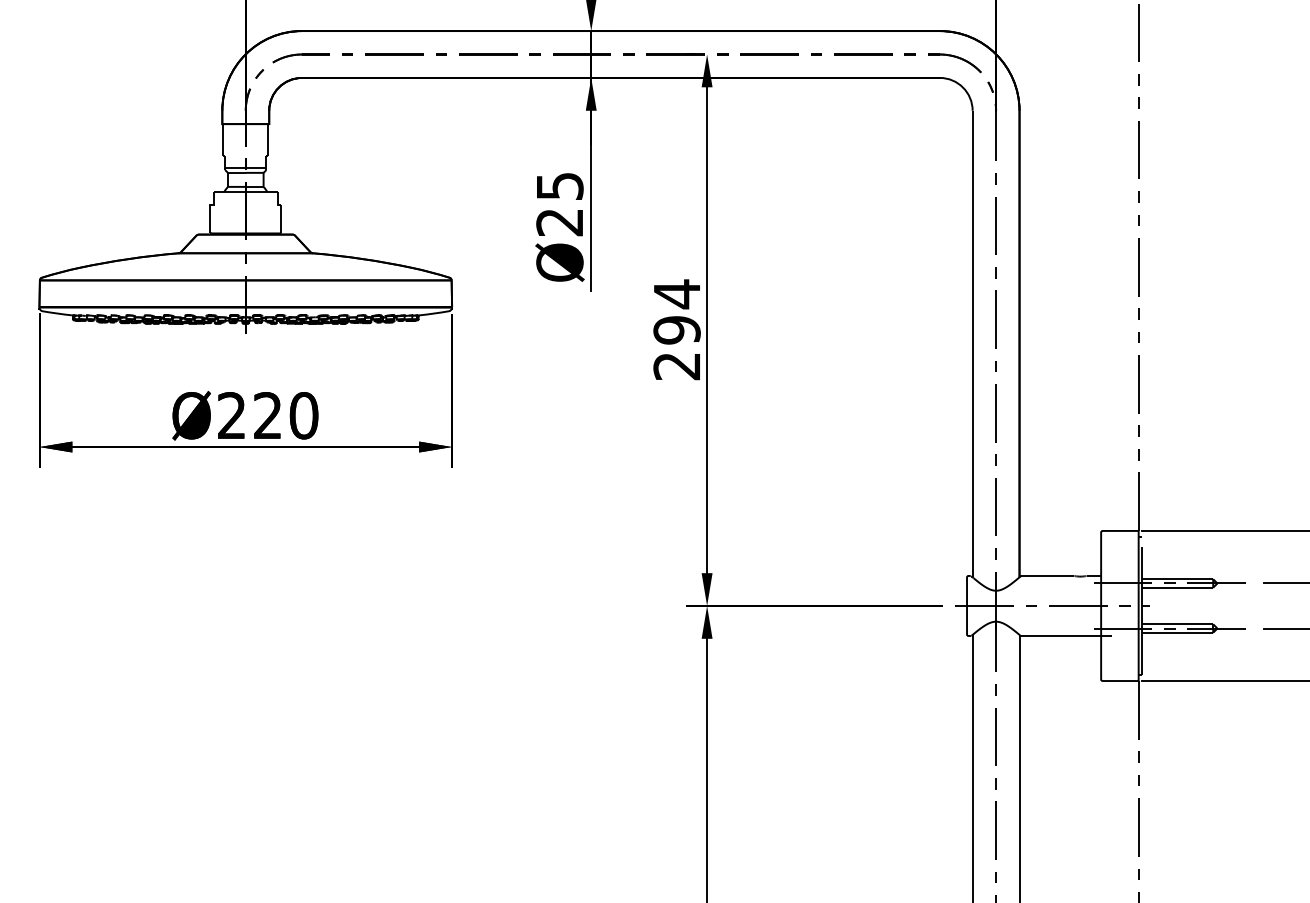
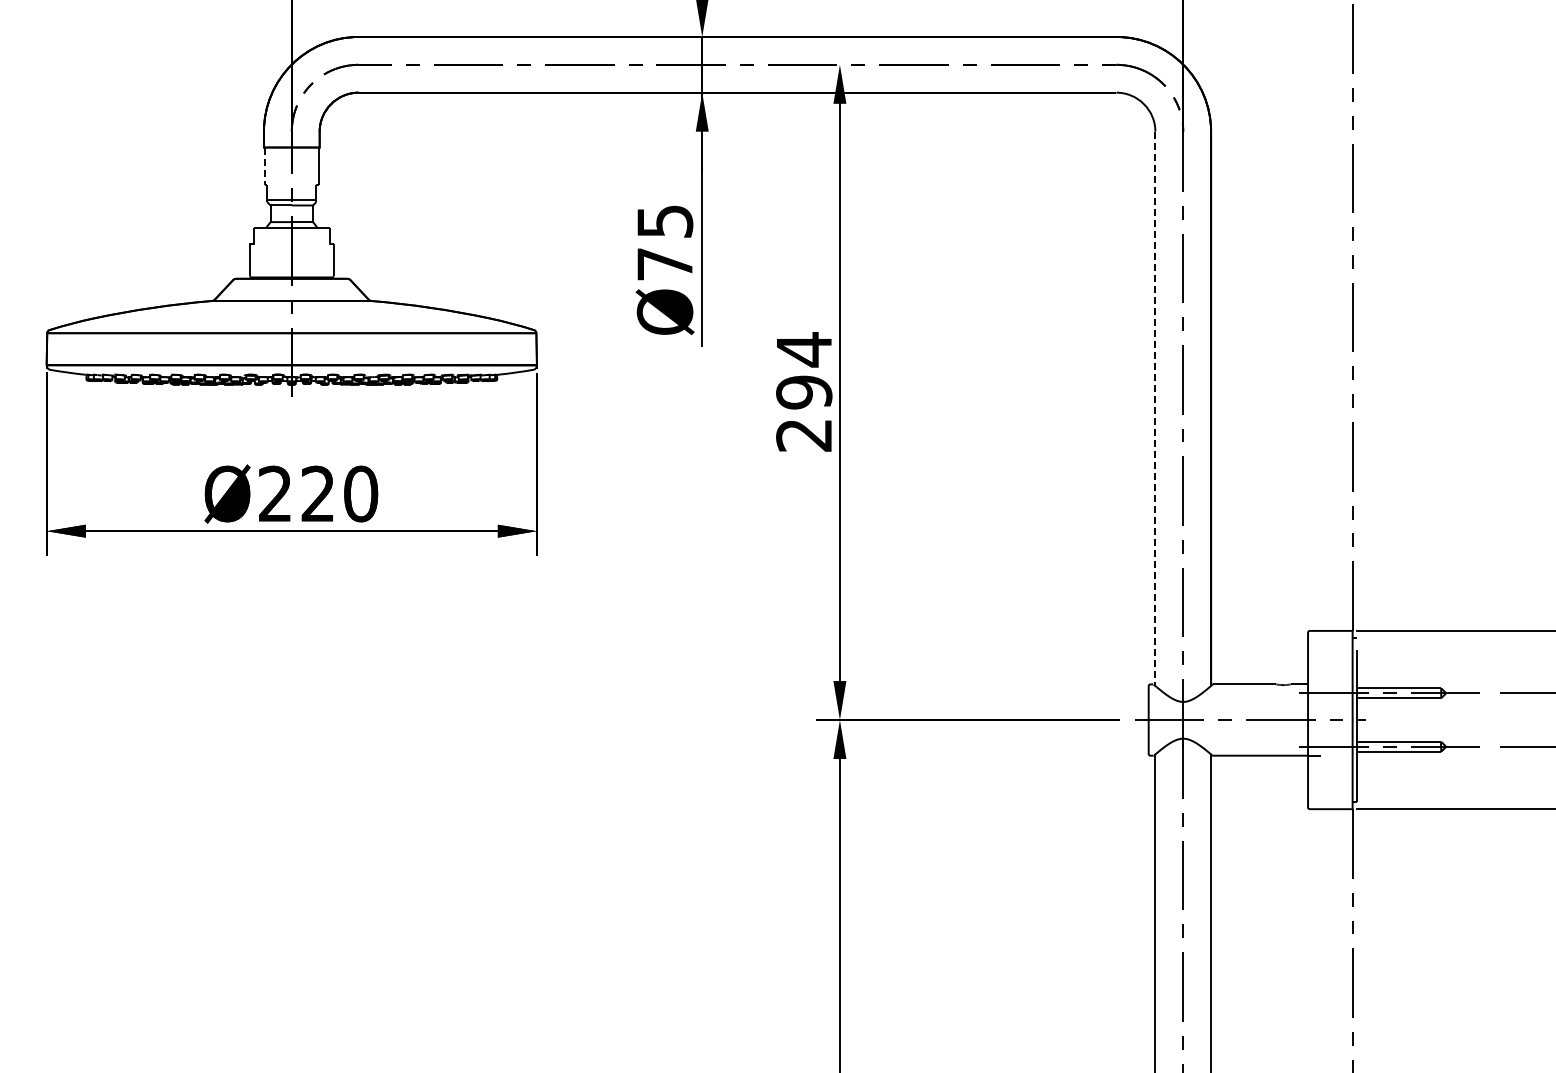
line: (223, 140) -> (265, 166), solid -> dashed
text: (559, 222) -> (664, 264), Ø25 -> Ø75
line: (972, 344) -> (1155, 409), solid -> dashed

